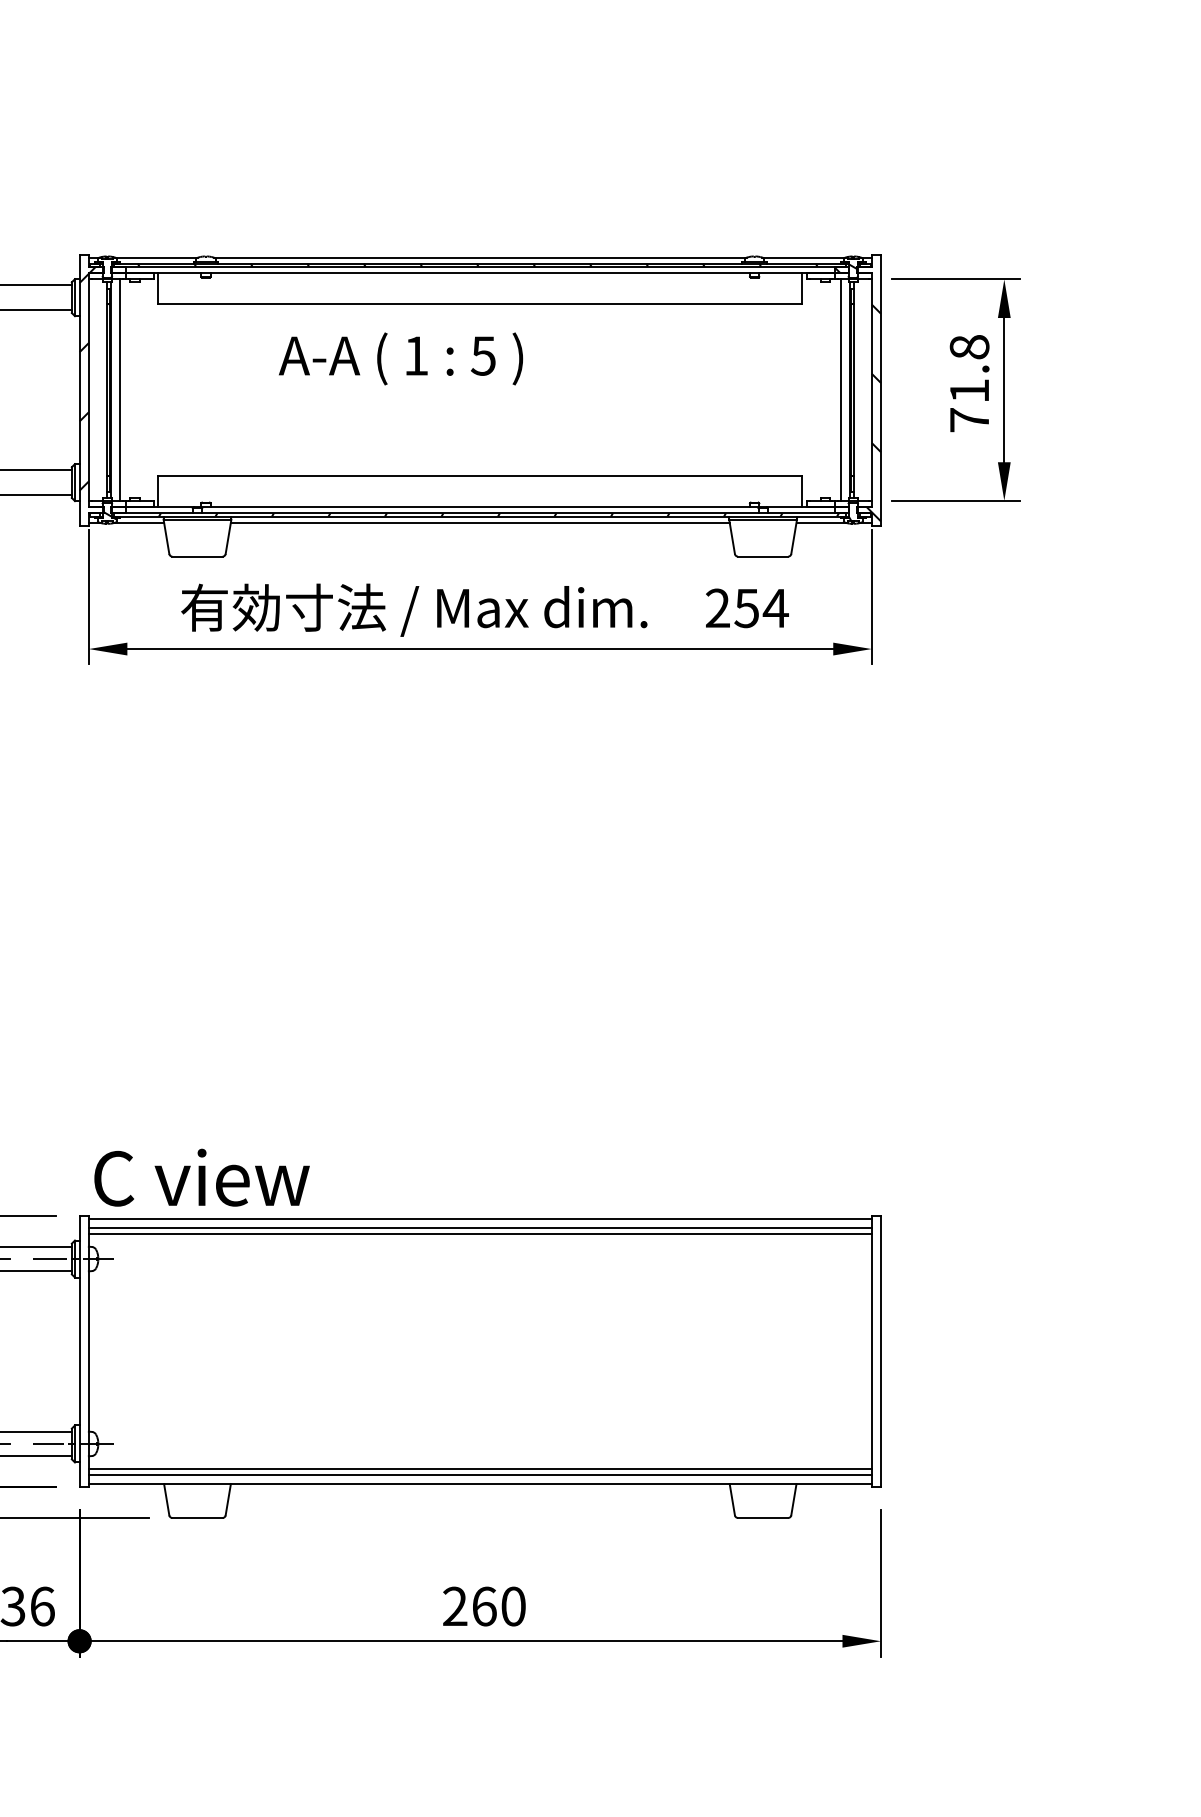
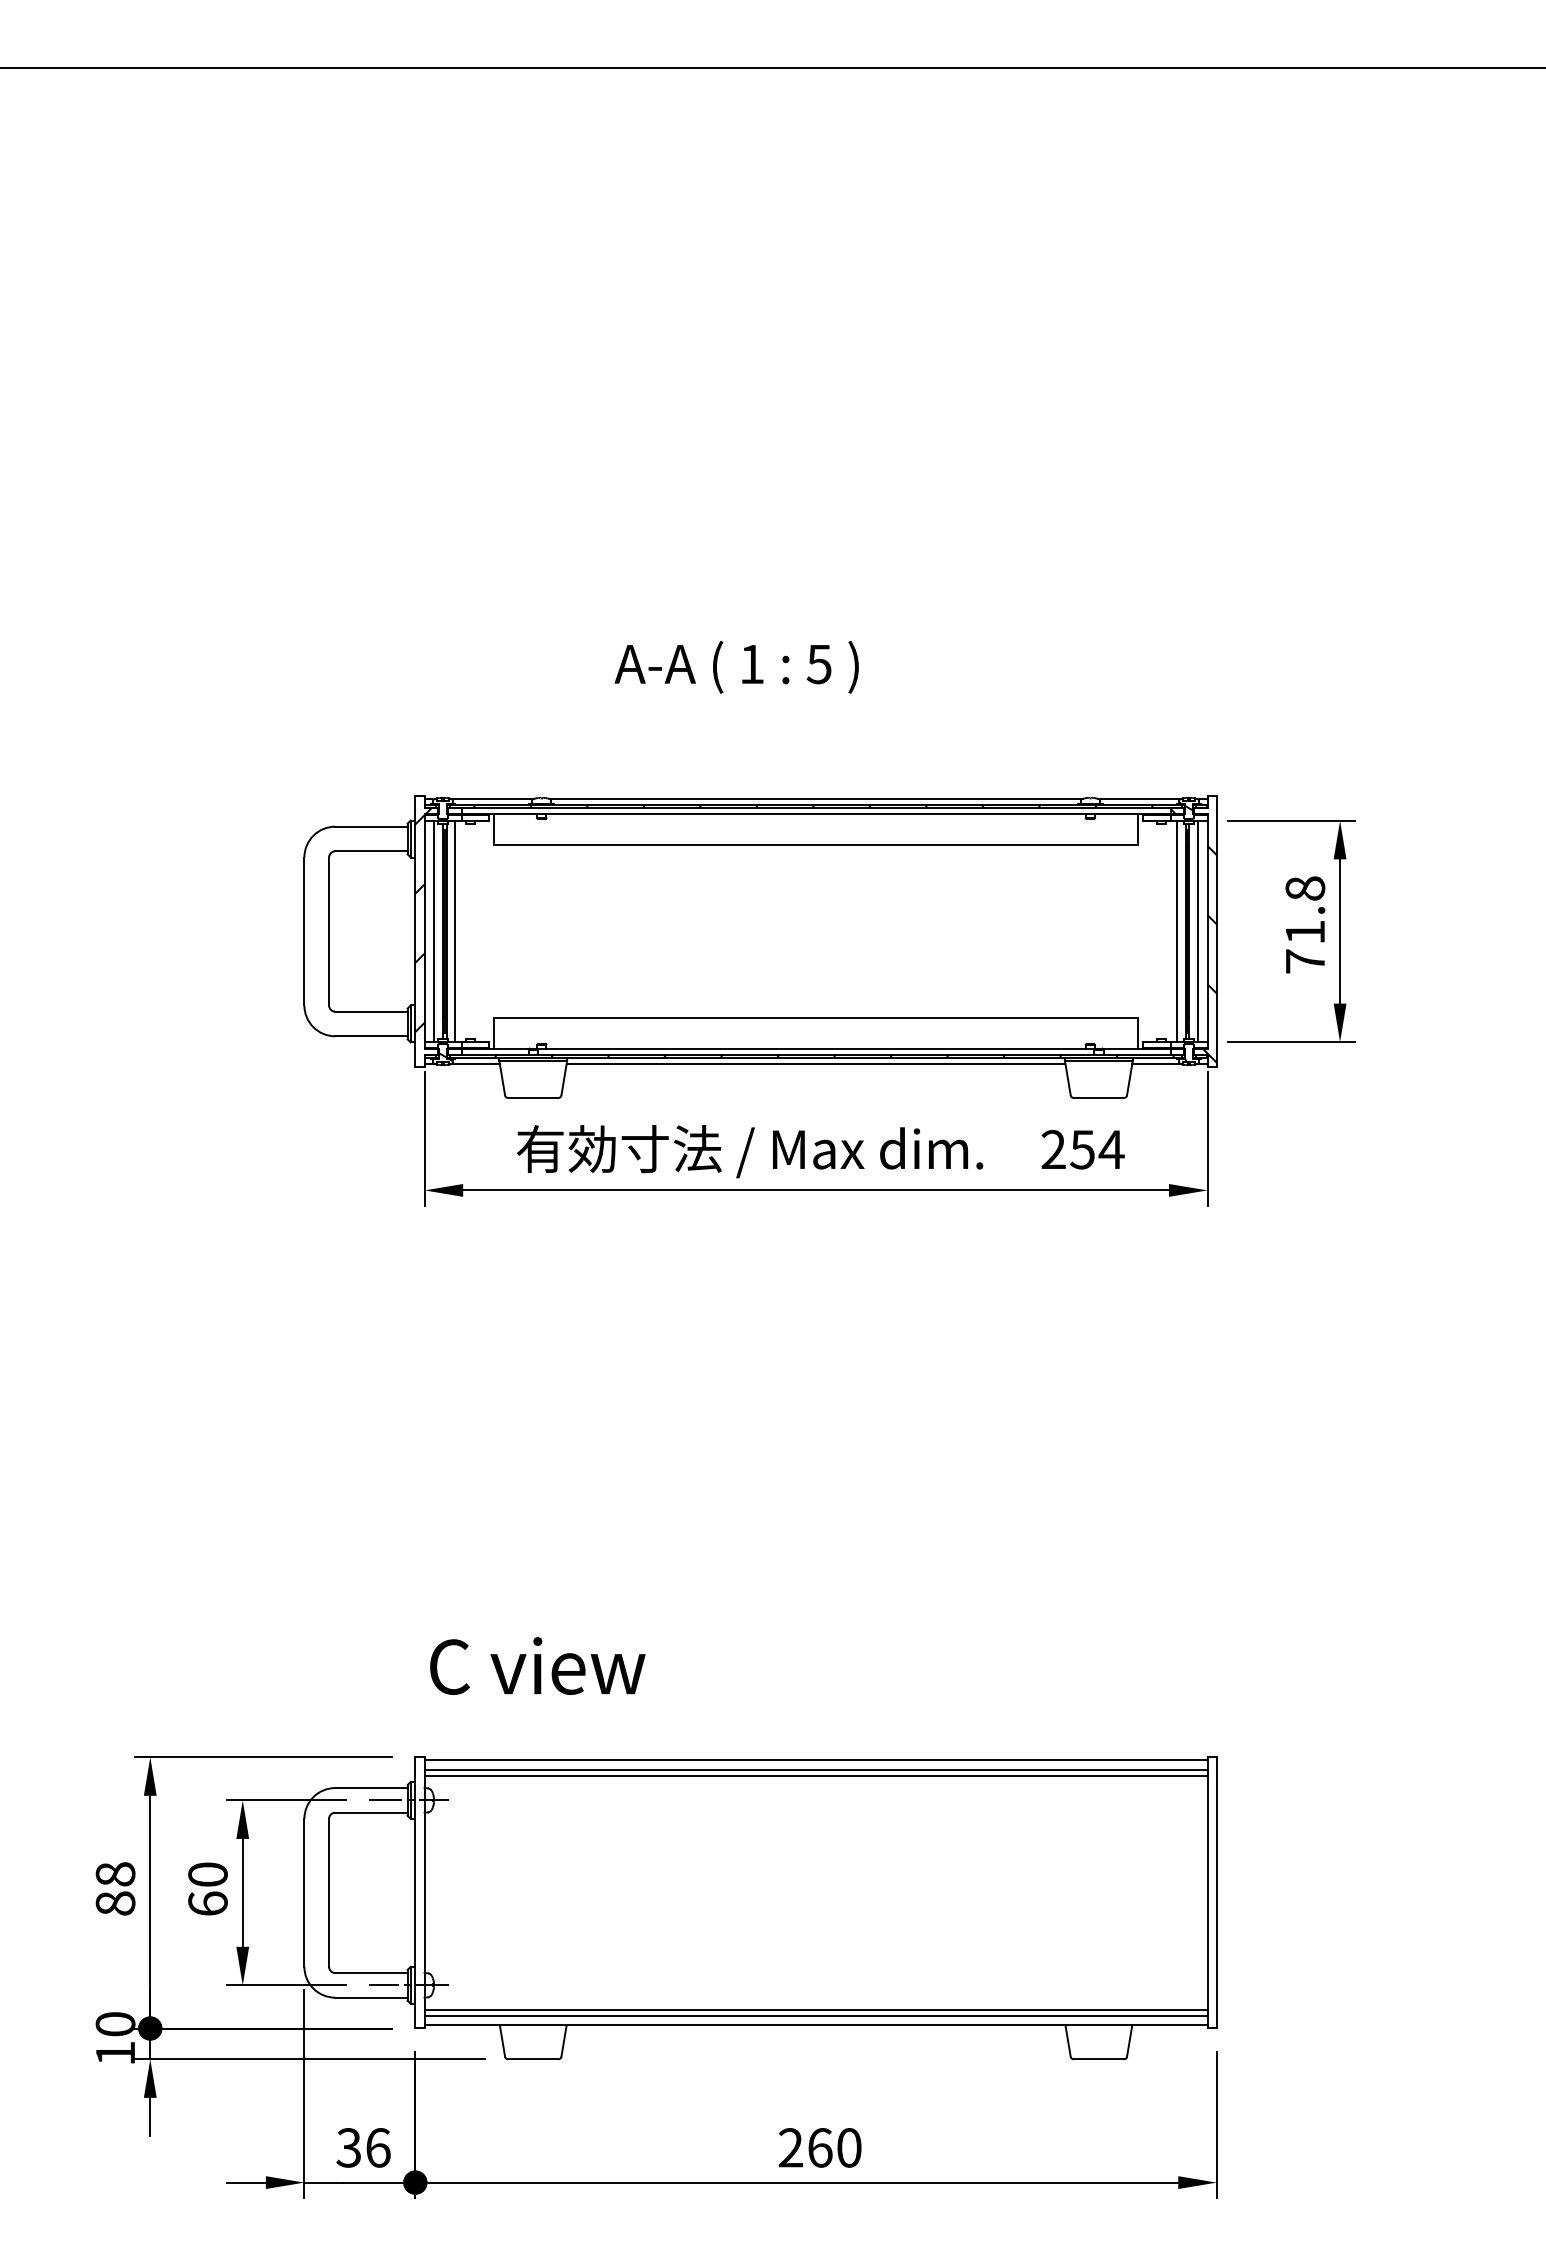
text: (400, 359) -> (736, 667), moved
line: (97, 390) -> (433, 931), added
line: (862, 390) -> (1198, 931), added
text: (201, 1177) -> (537, 1665), moved

